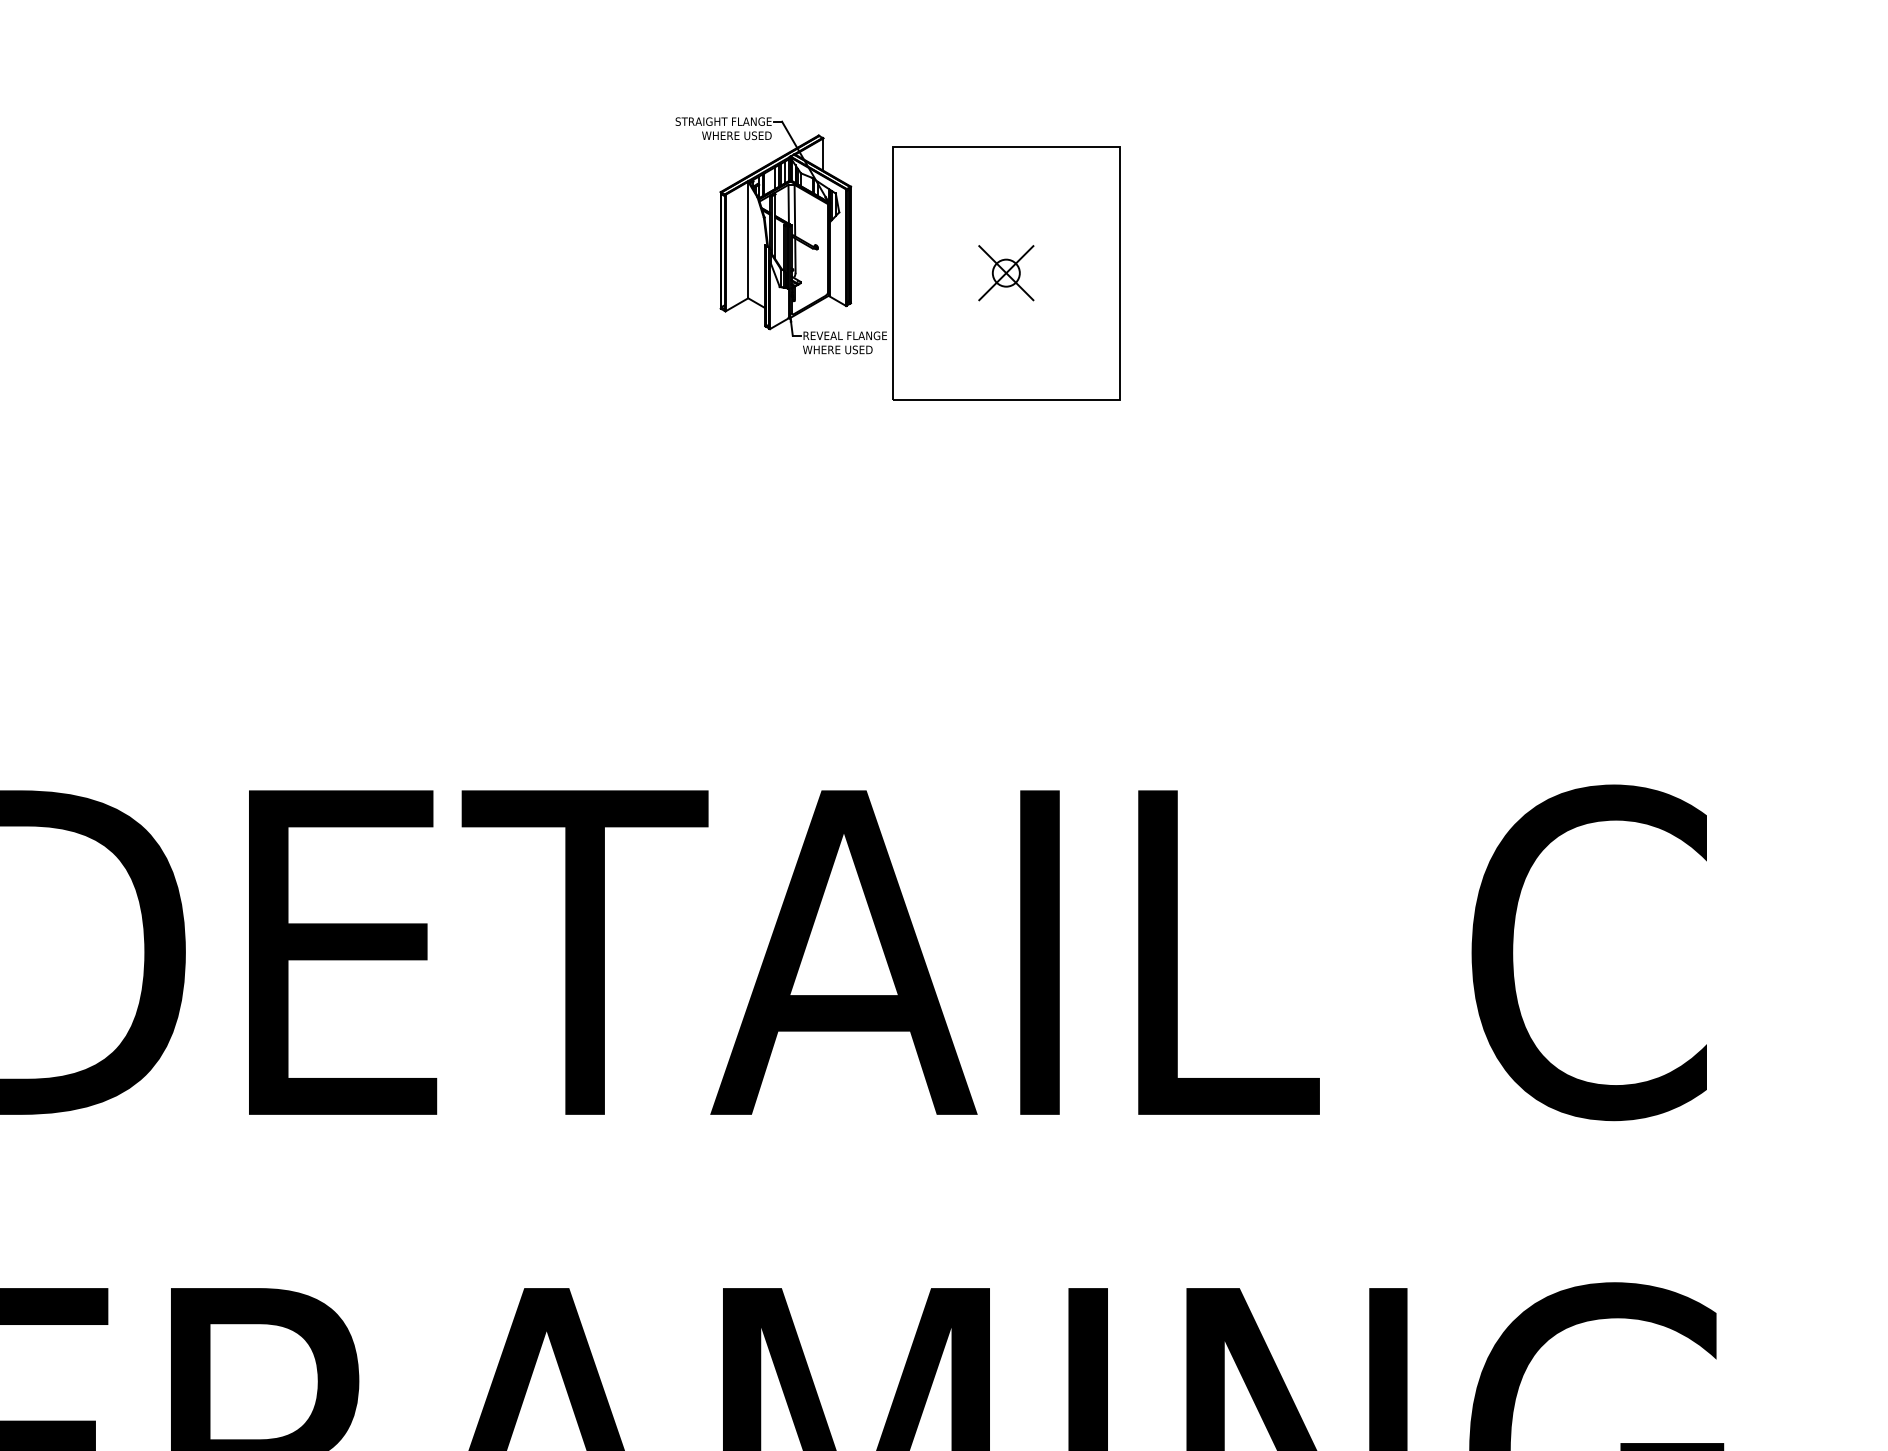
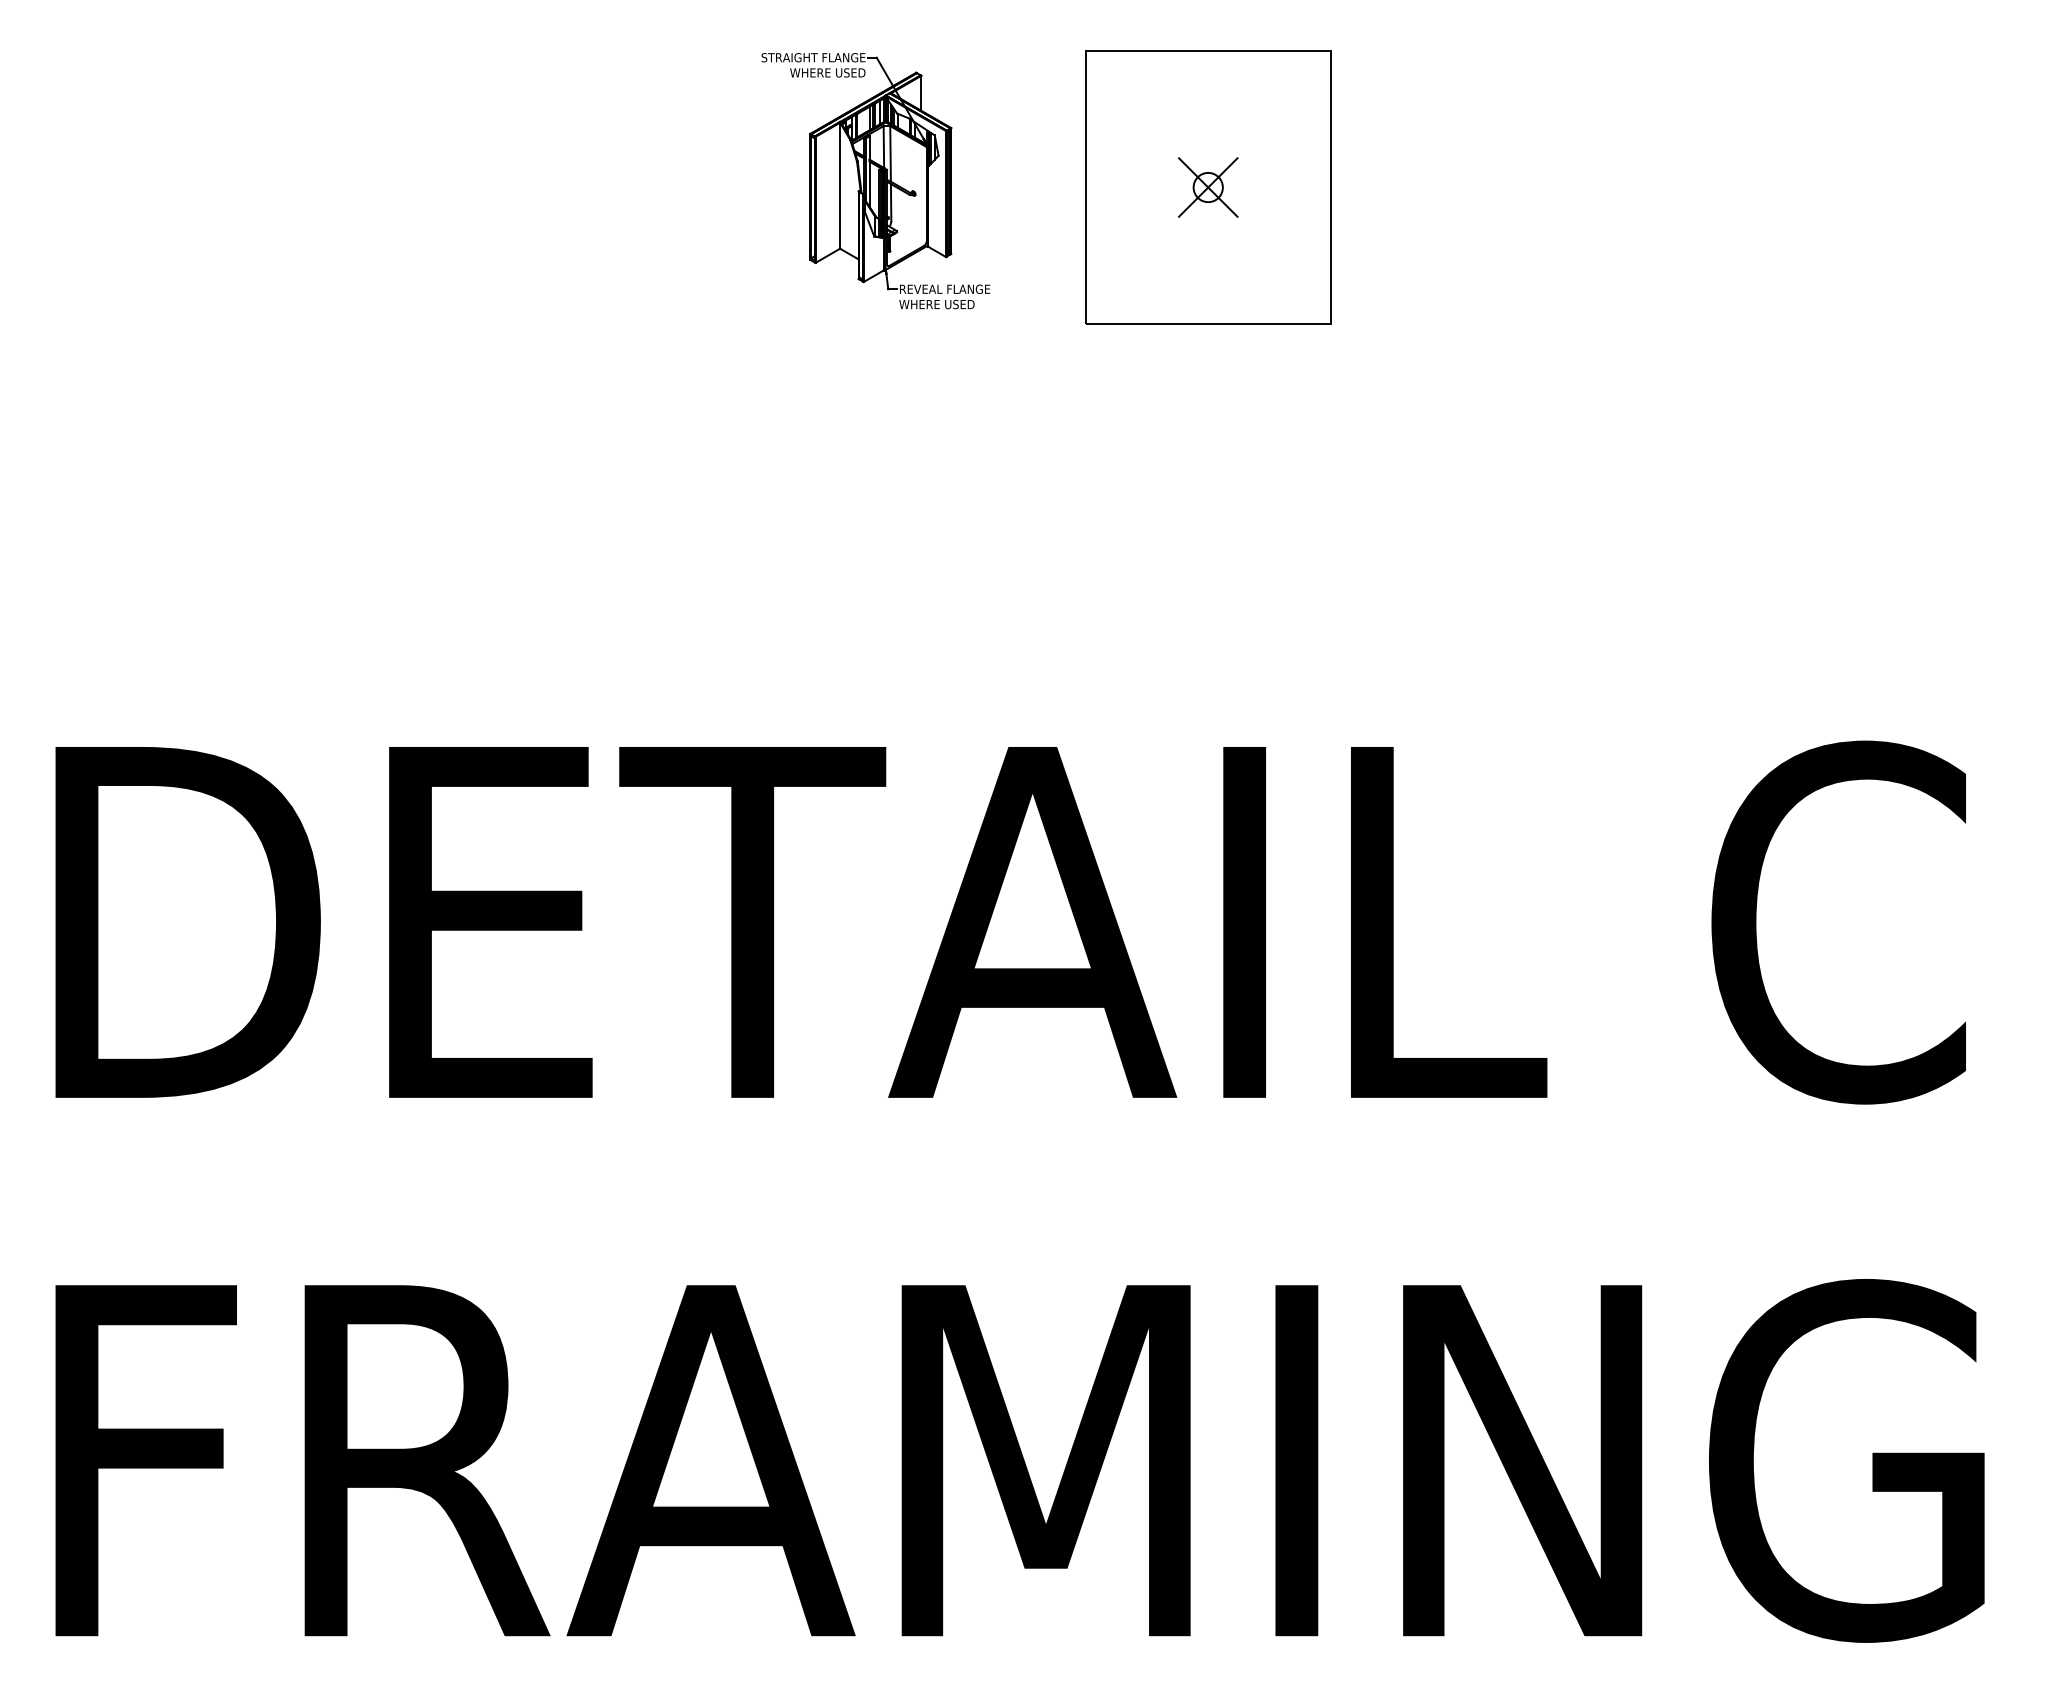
part: (780, 236) -> (875, 181), moved

